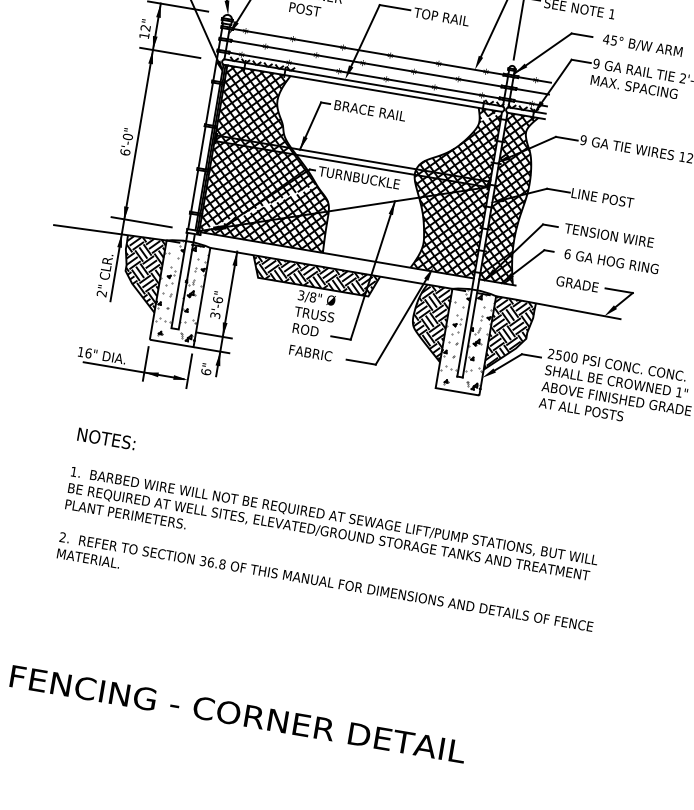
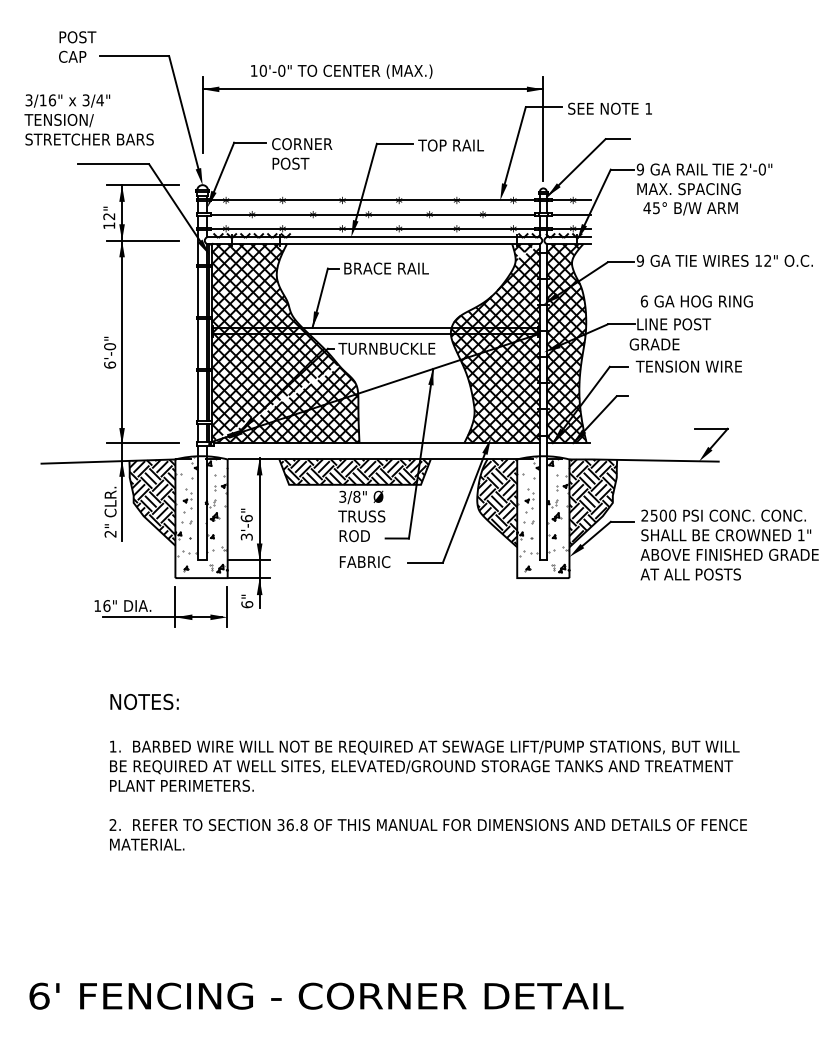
text: (642, 45) -> (690, 208), moved
text: (611, 261) -> (696, 301), moved
text: (577, 284) -> (654, 344), moved

